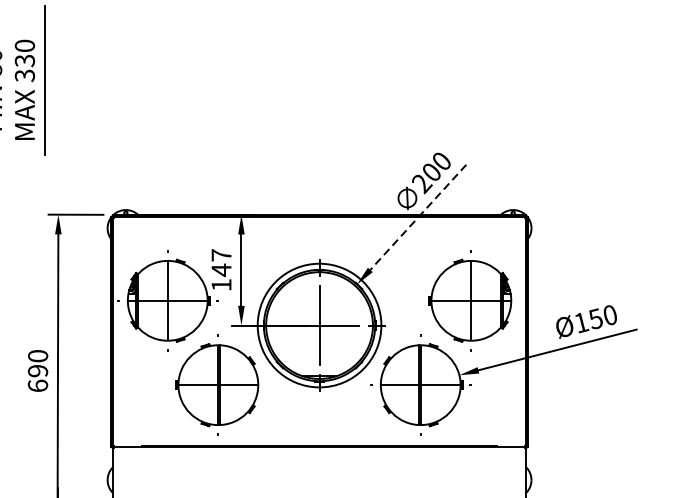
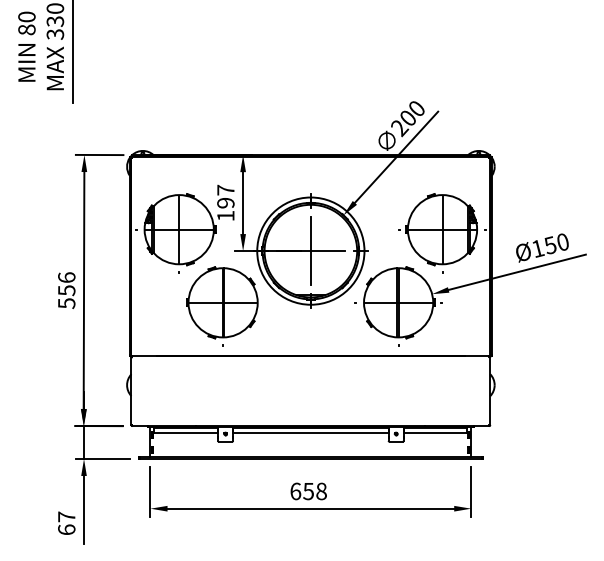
line: (418, 217) -> (396, 157), dashed -> solid
text: (221, 269) -> (225, 202), 147 -> 197
text: (37, 370) -> (66, 290), 690 -> 556

